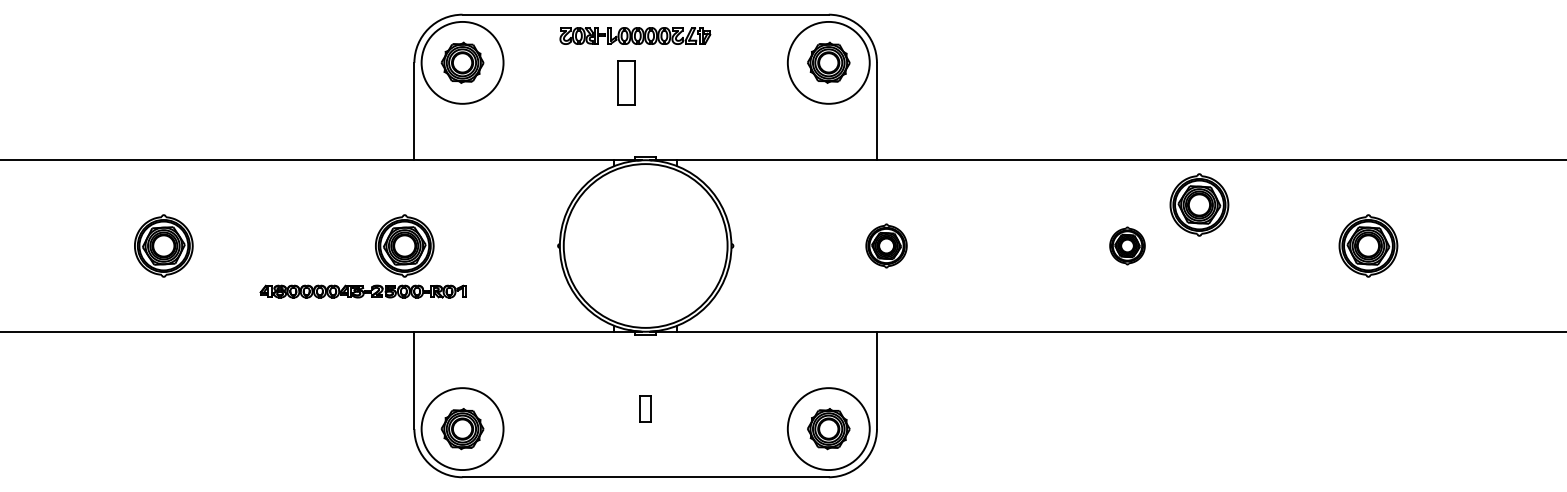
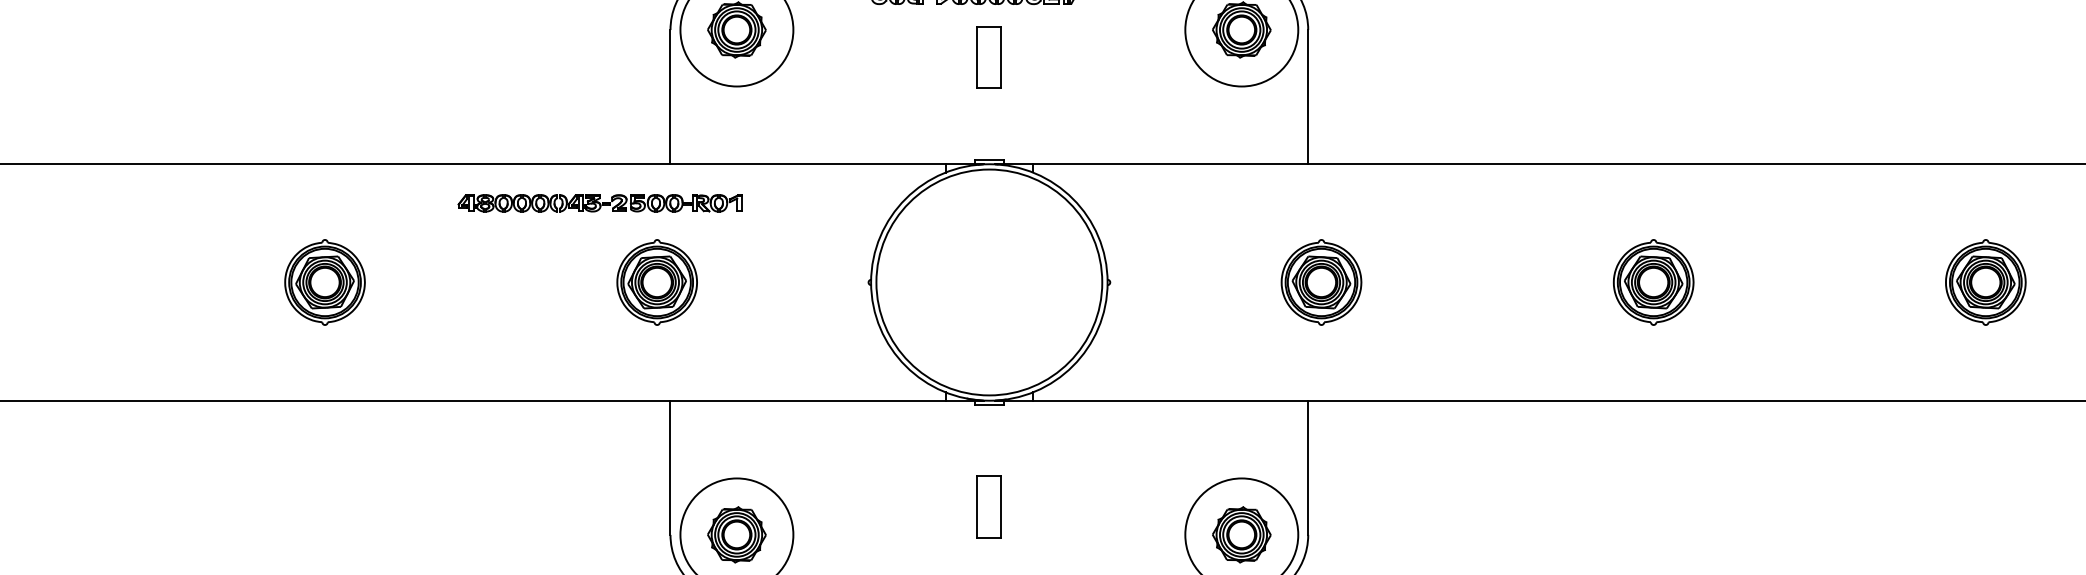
part: (626, 82) -> (989, 57), moved
part: (1199, 204) -> (1752, 225), removed
part: (886, 245) -> (1321, 281), size x1.43
part: (1127, 245) -> (1653, 281), size x1.67
part: (362, 291) -> (598, 203), moved
part: (645, 408) -> (989, 506), size x1.67

